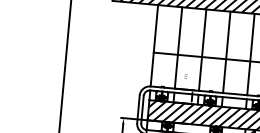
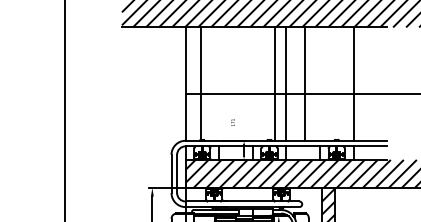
line: (178, 47) -> (201, 83), moved
line: (202, 49) -> (274, 83), moved
line: (250, 54) -> (304, 83), moved

